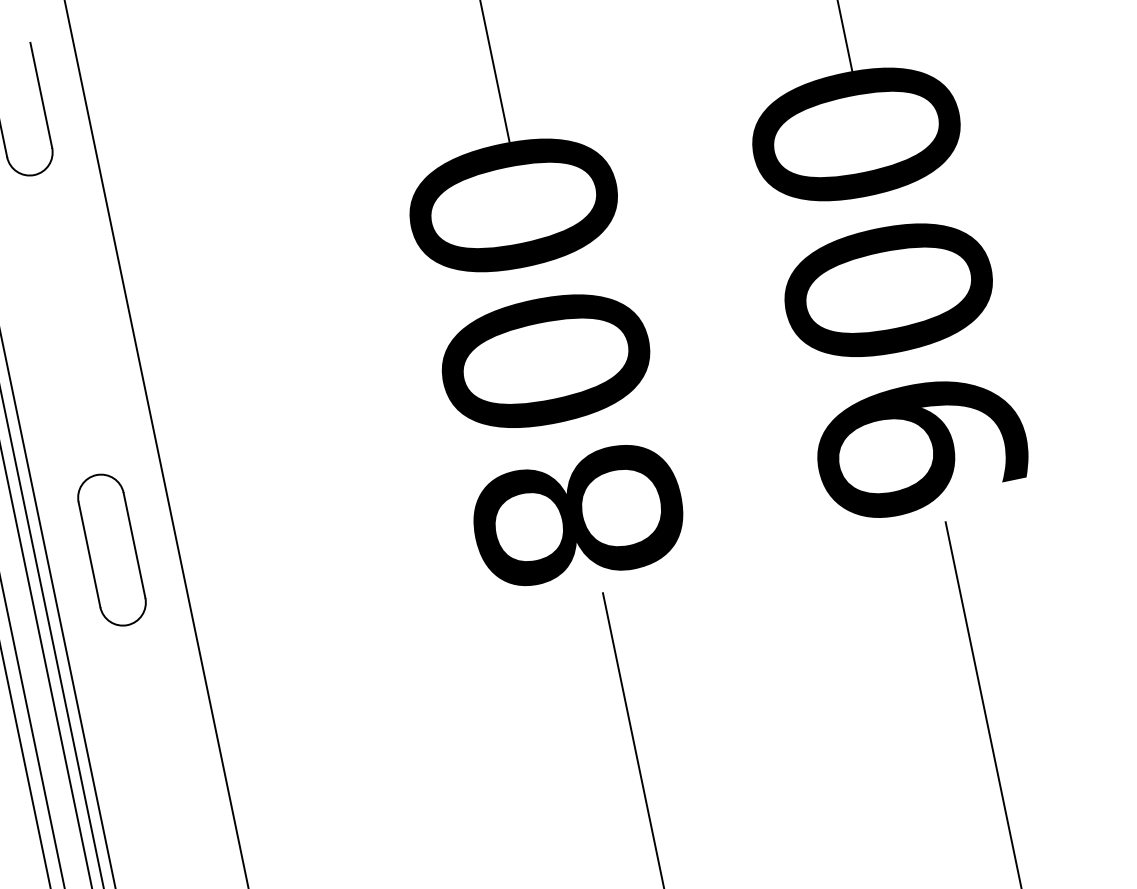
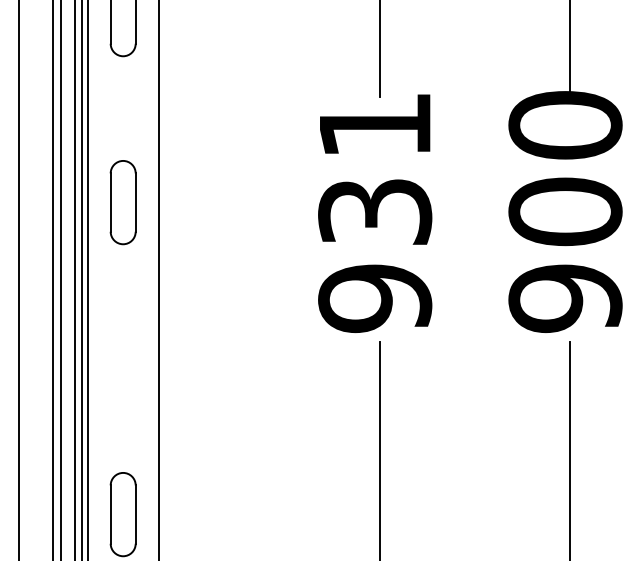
text: (546, 362) -> (375, 212), 800 -> 931
part: (110, 550) -> (122, 202), moved

